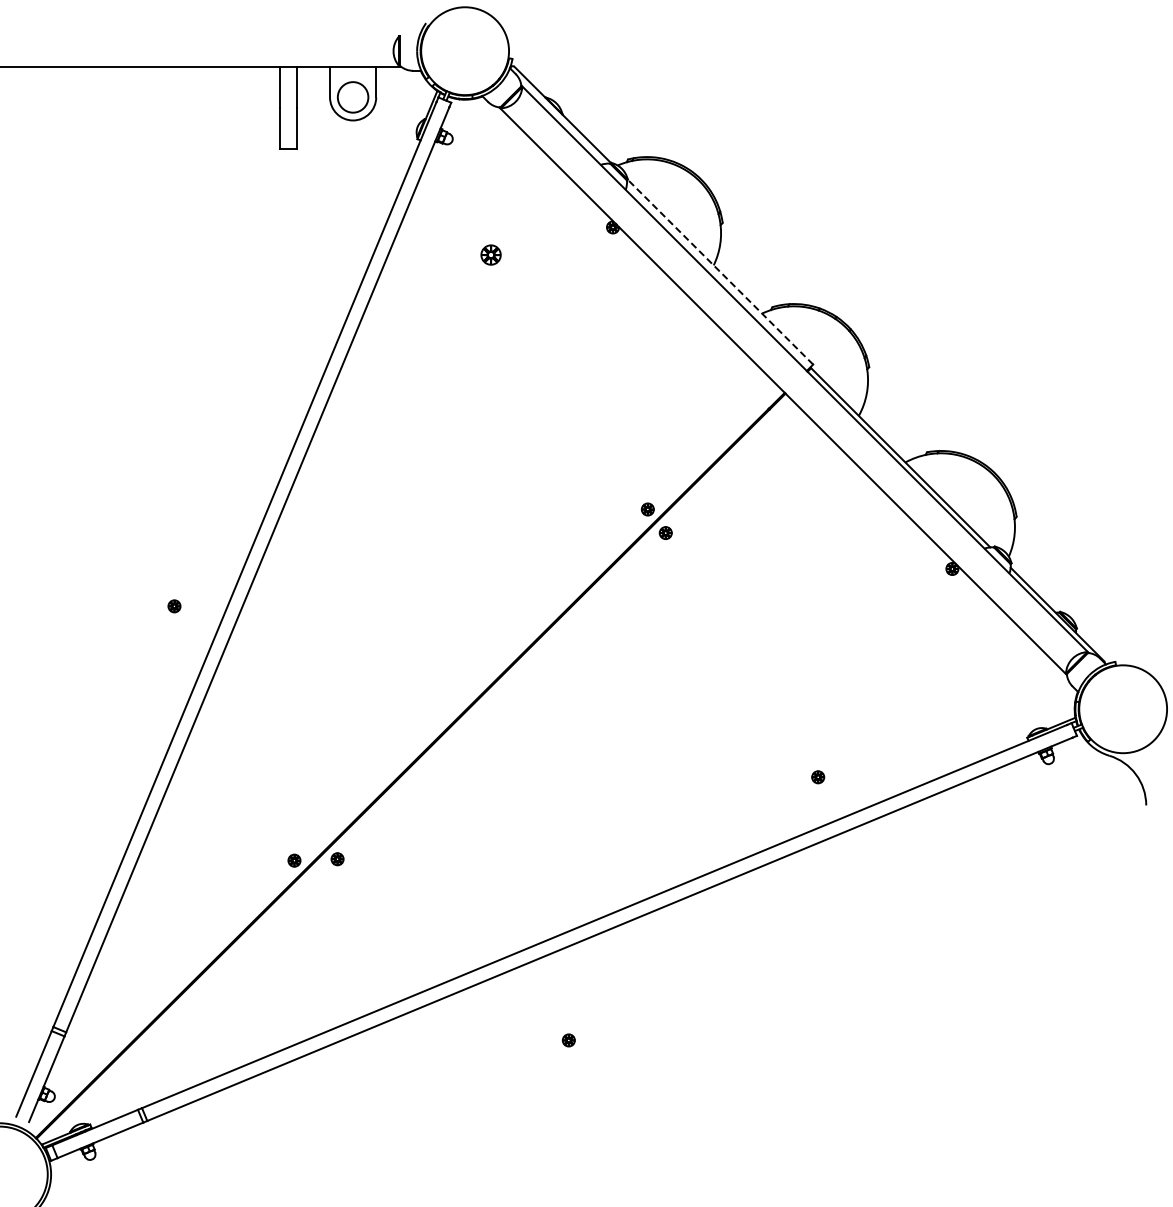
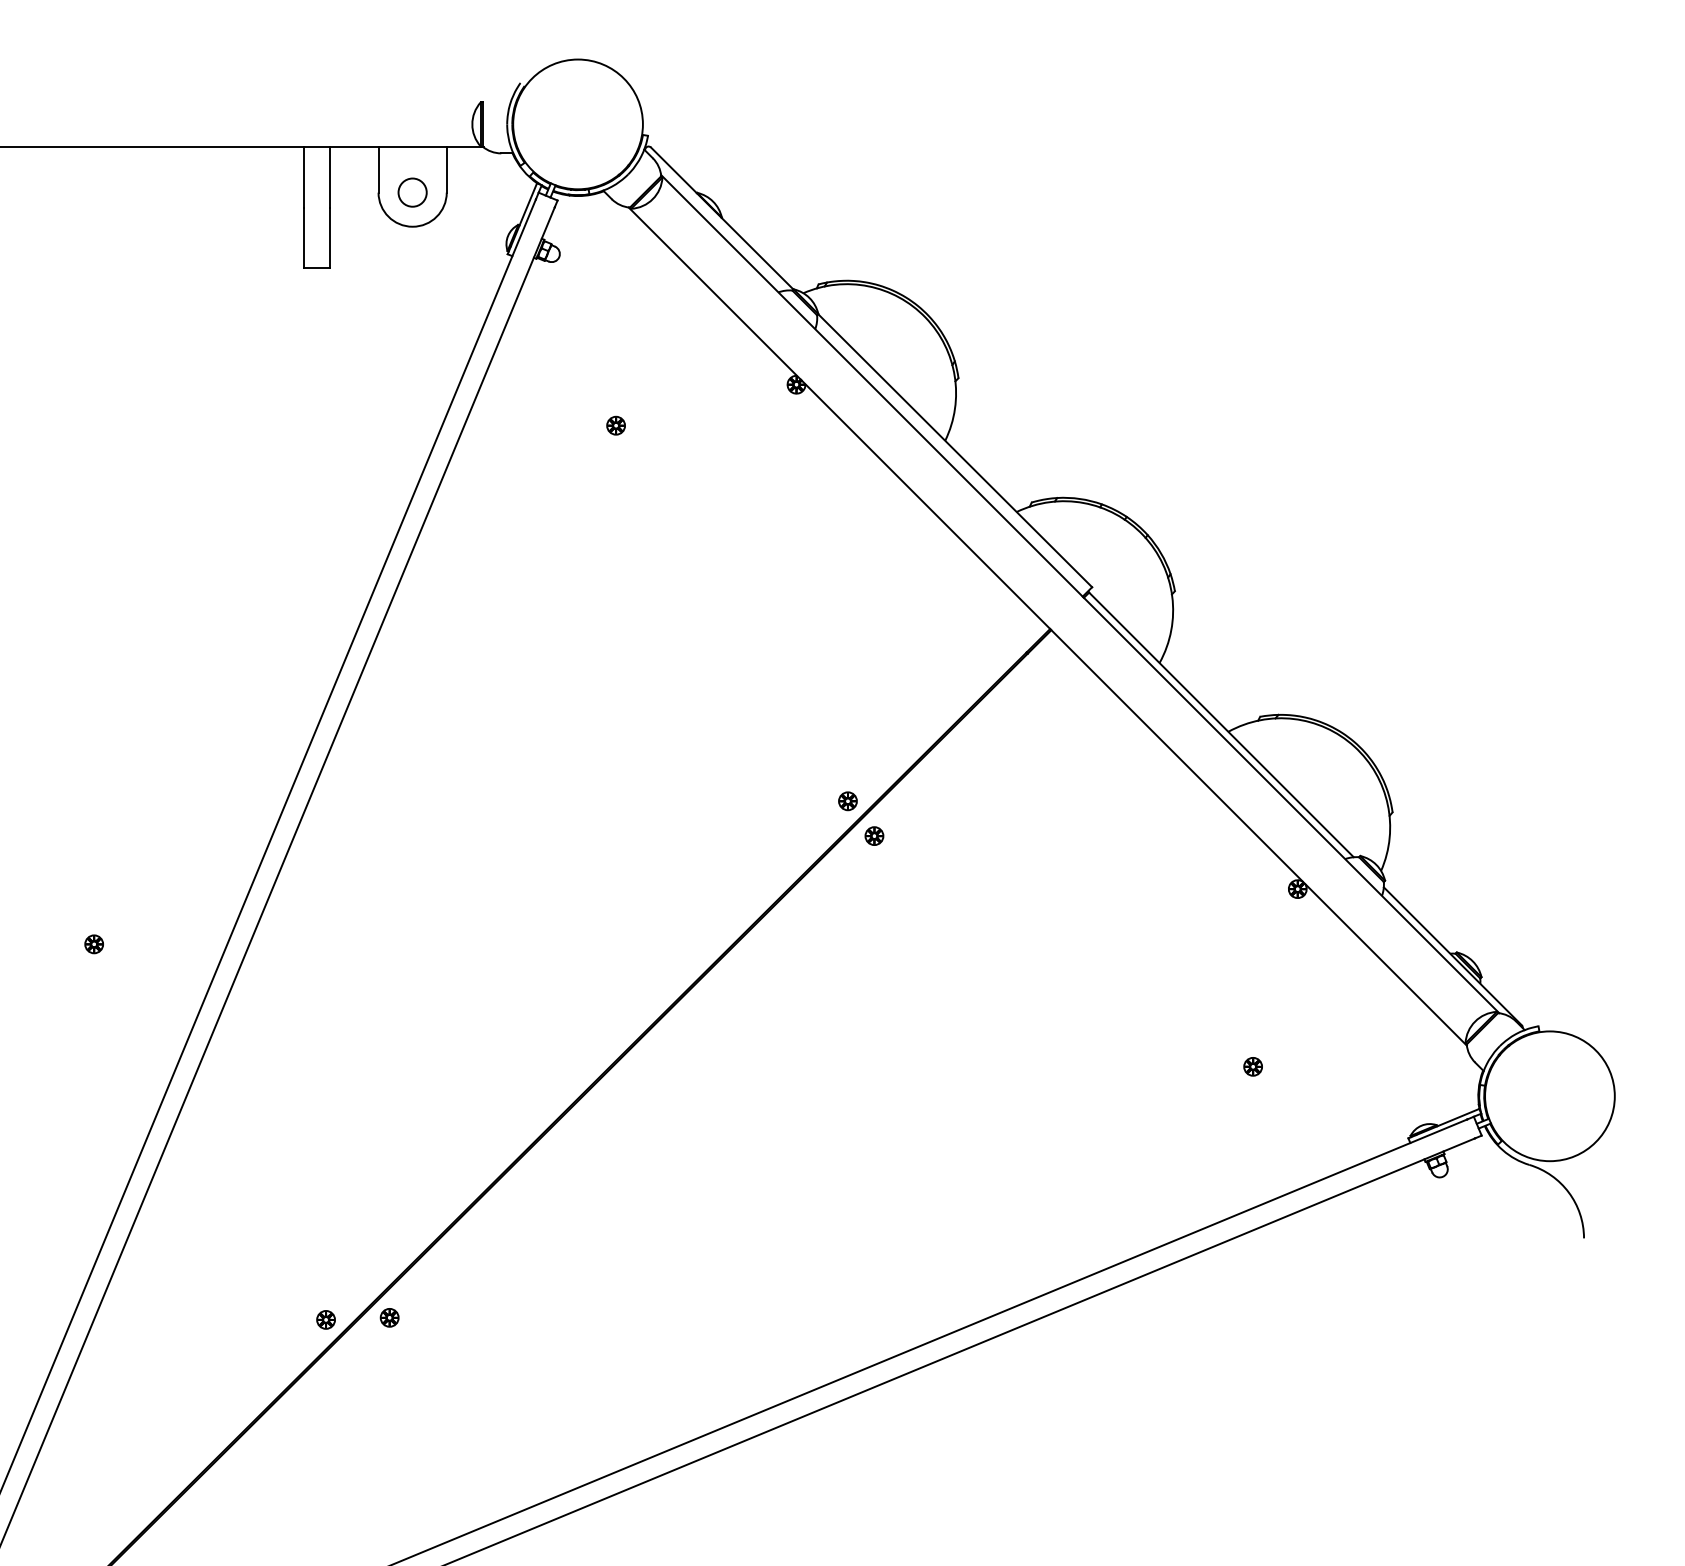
circle: (352, 96) -> (411, 191), size x0.62
part: (490, 255) -> (615, 426), size x0.62
line: (720, 272) -> (955, 451), dashed -> solid
part: (174, 606) -> (94, 944), moved
part: (818, 777) -> (1253, 1067), moved

